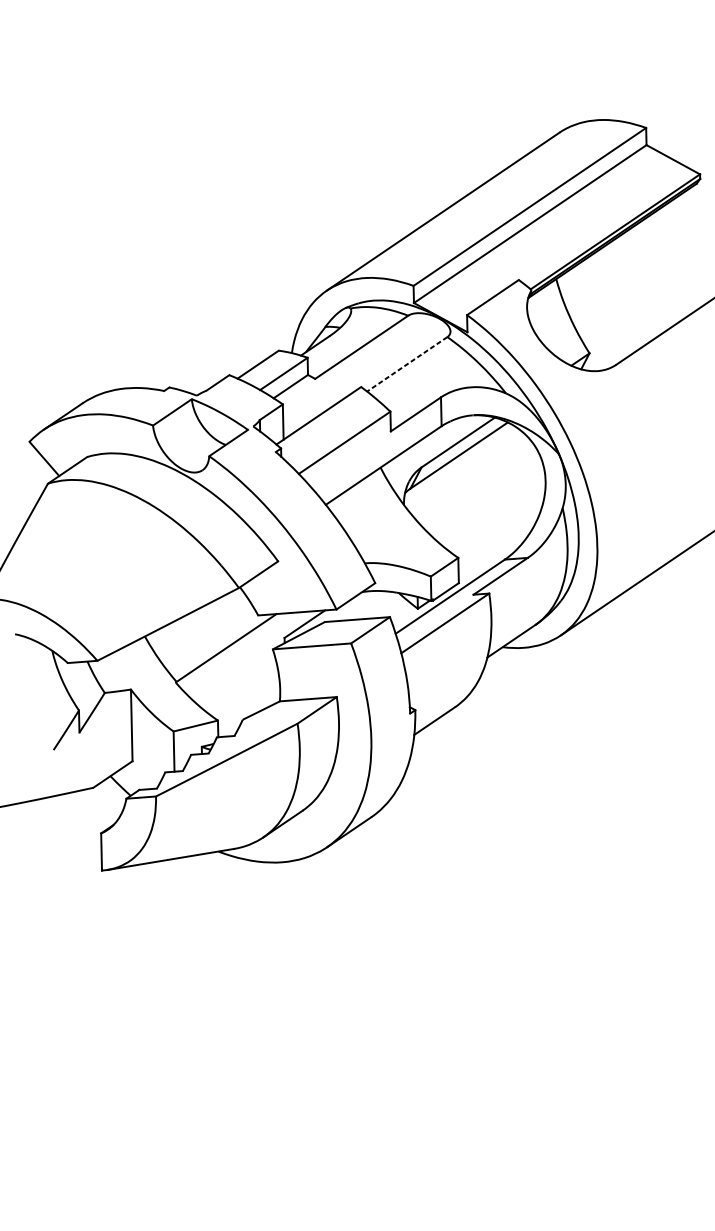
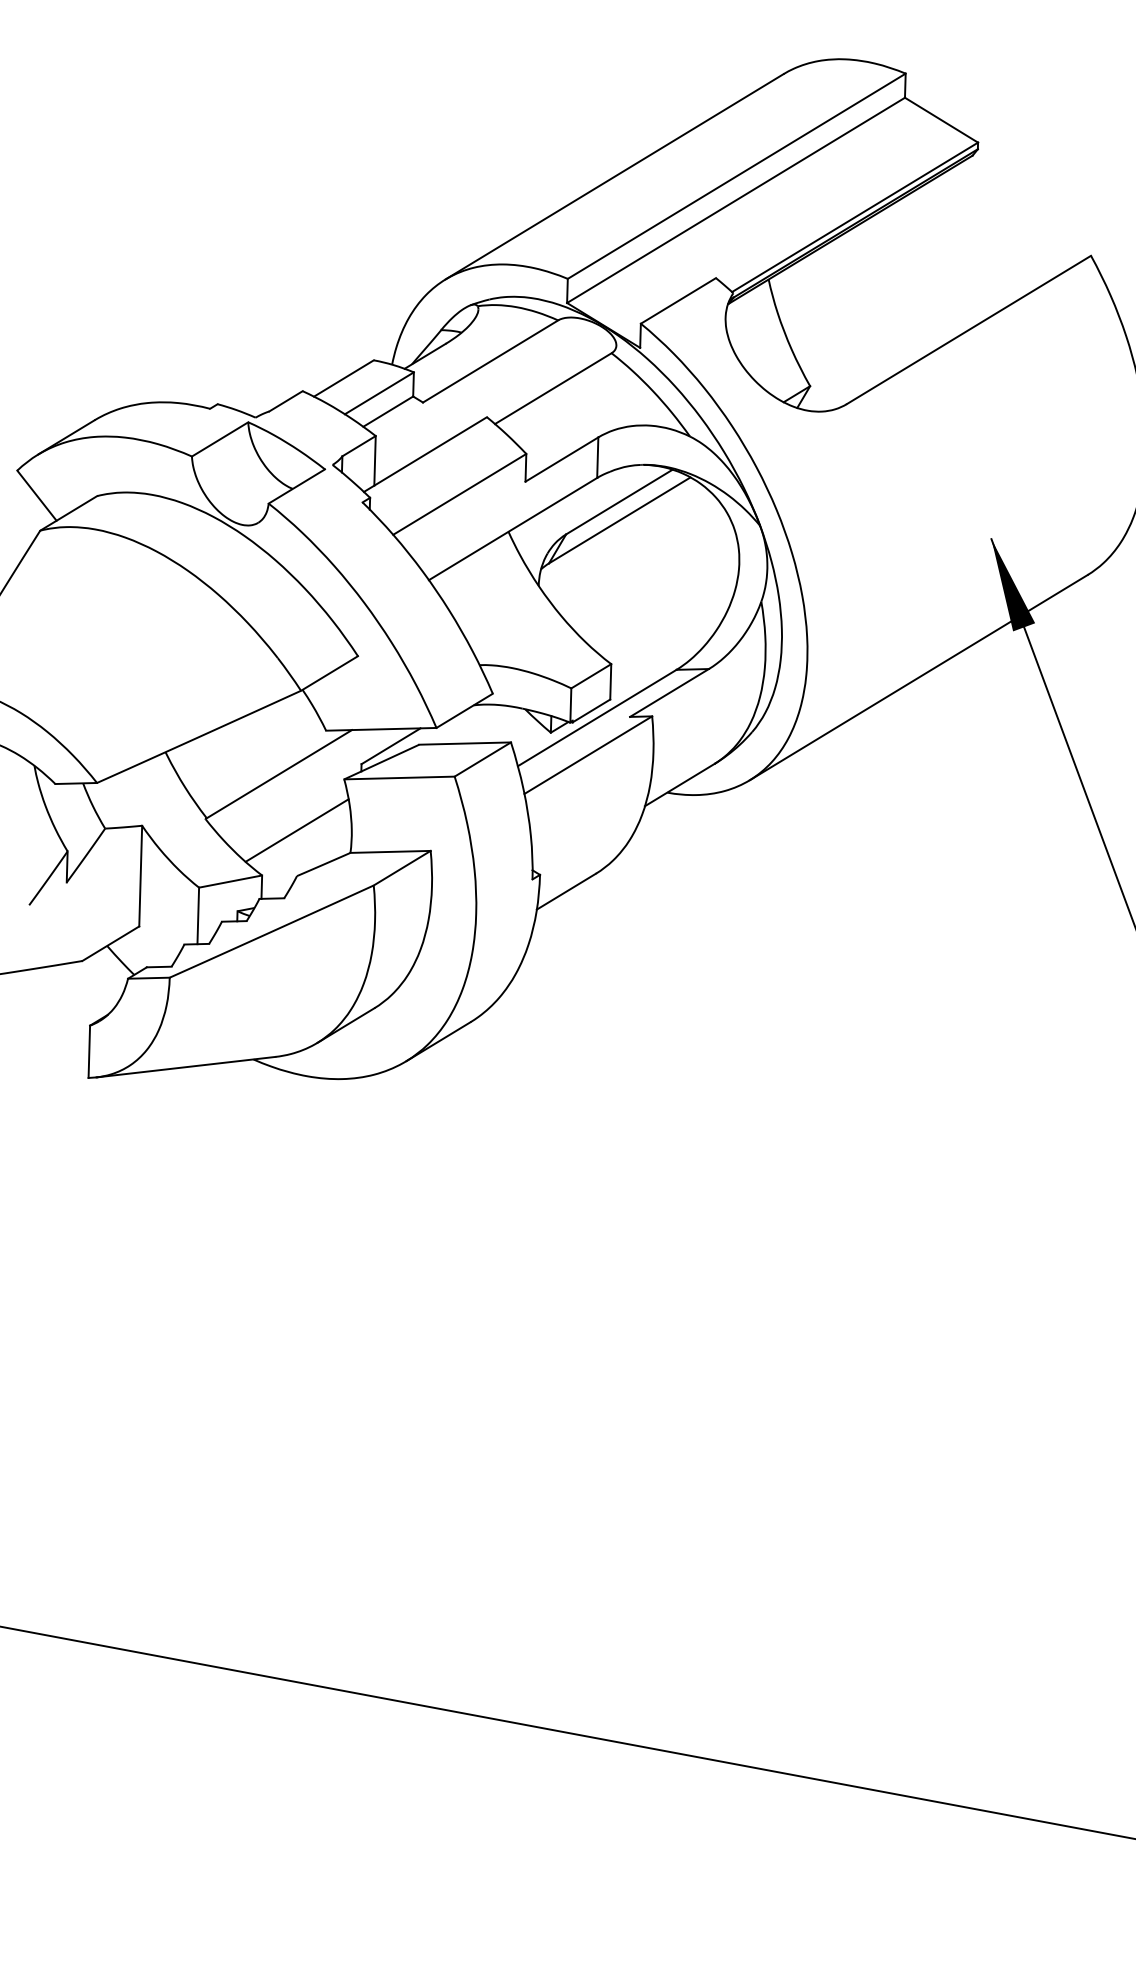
line: (406, 364) -> (552, 388), dashed -> solid
line: (240, 687) -> (296, 830), added

